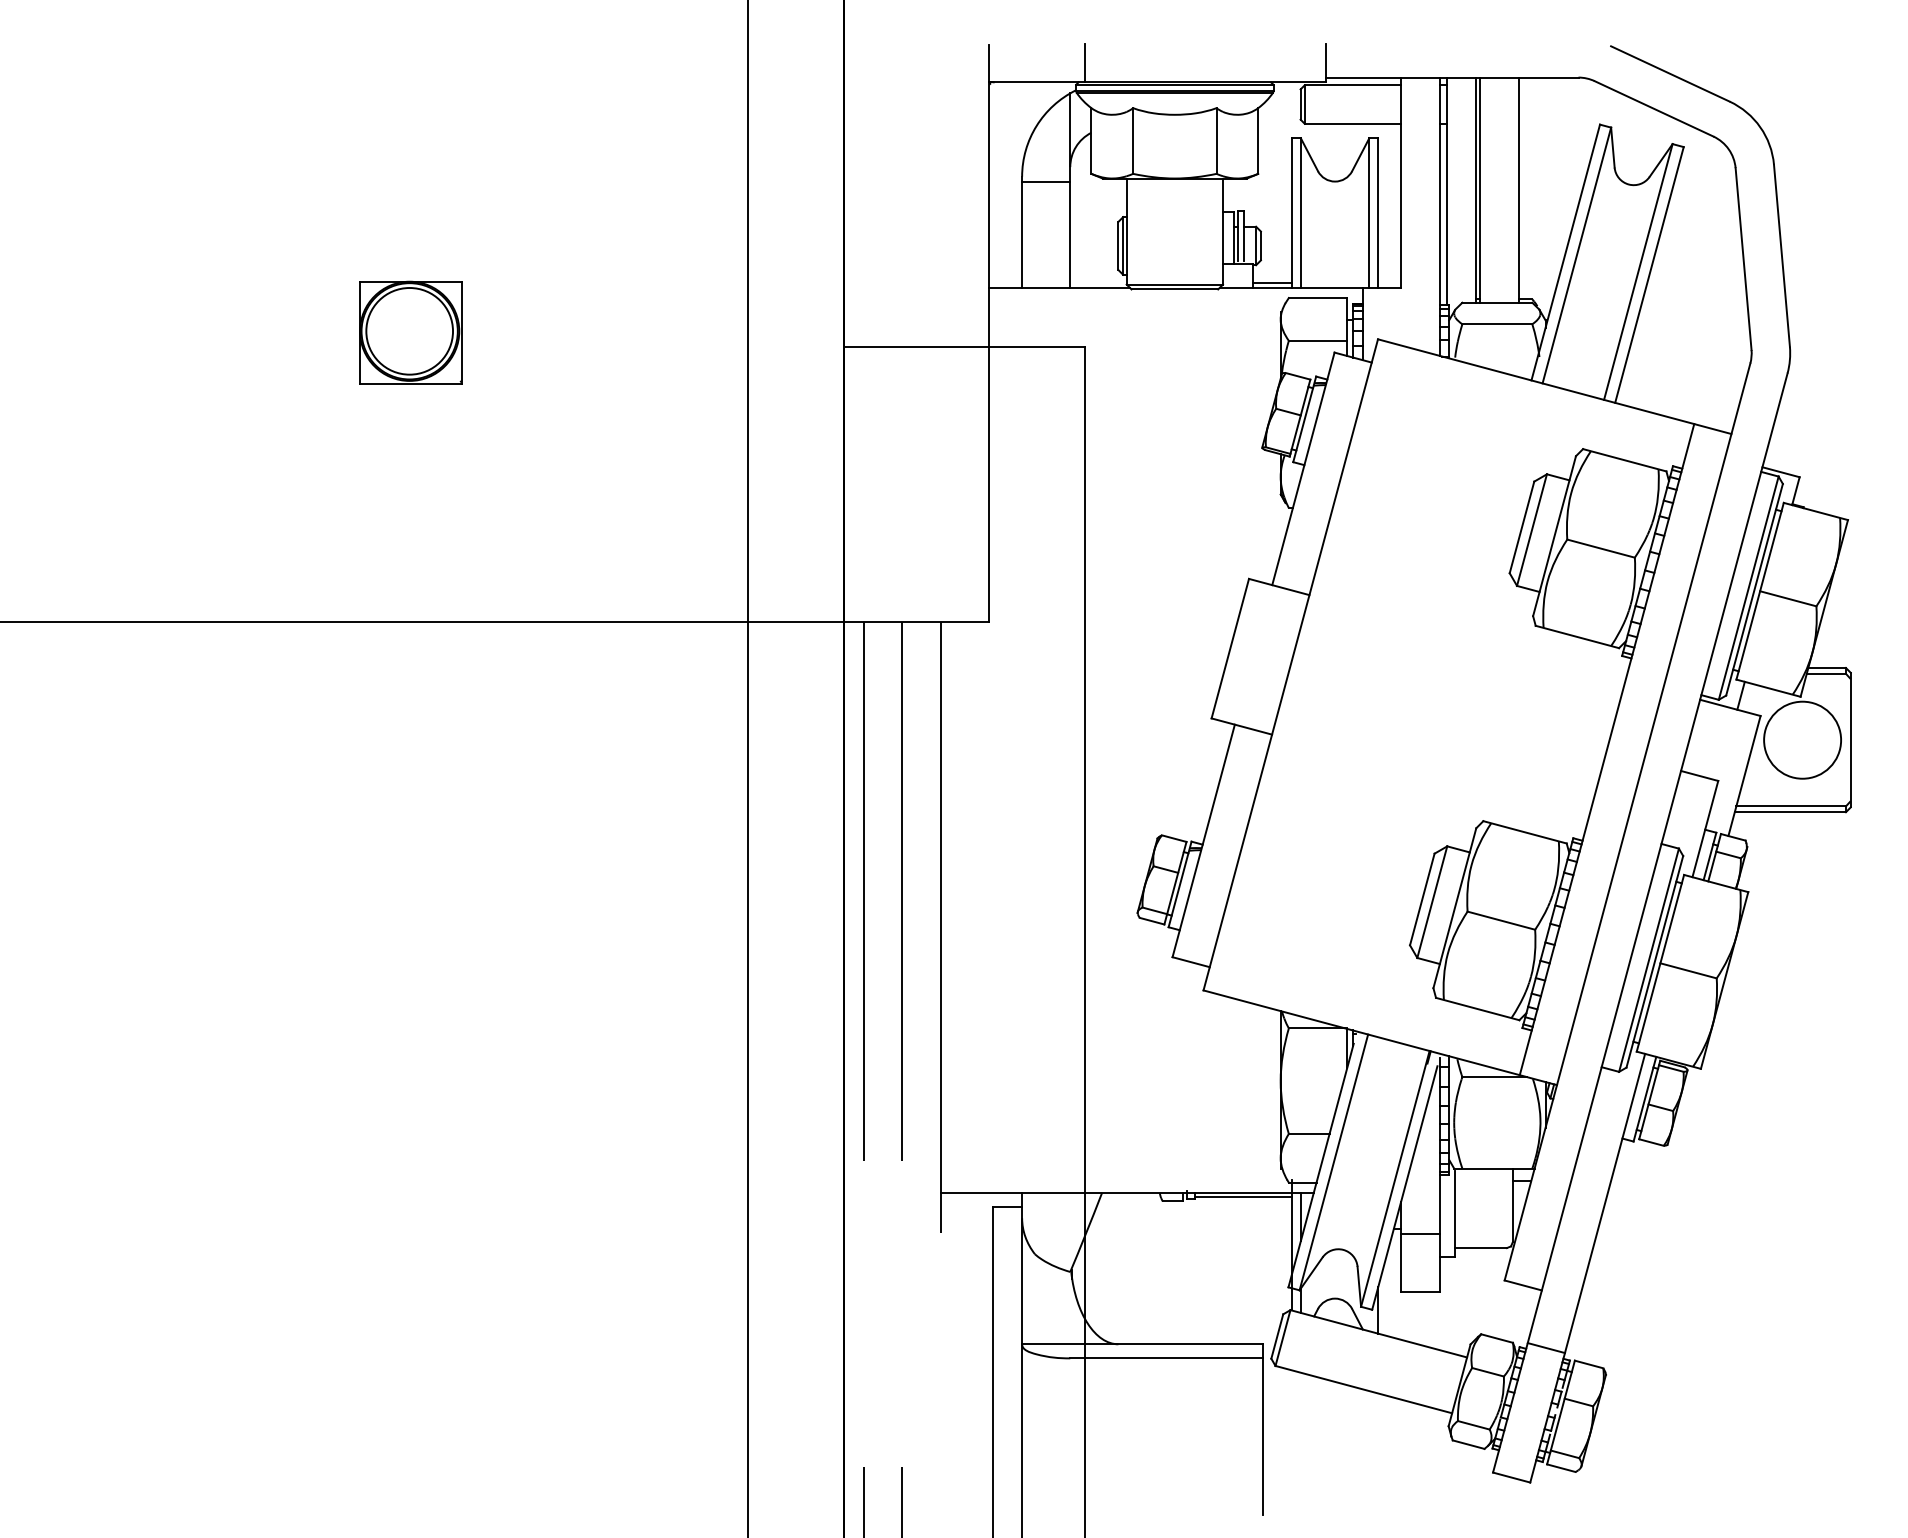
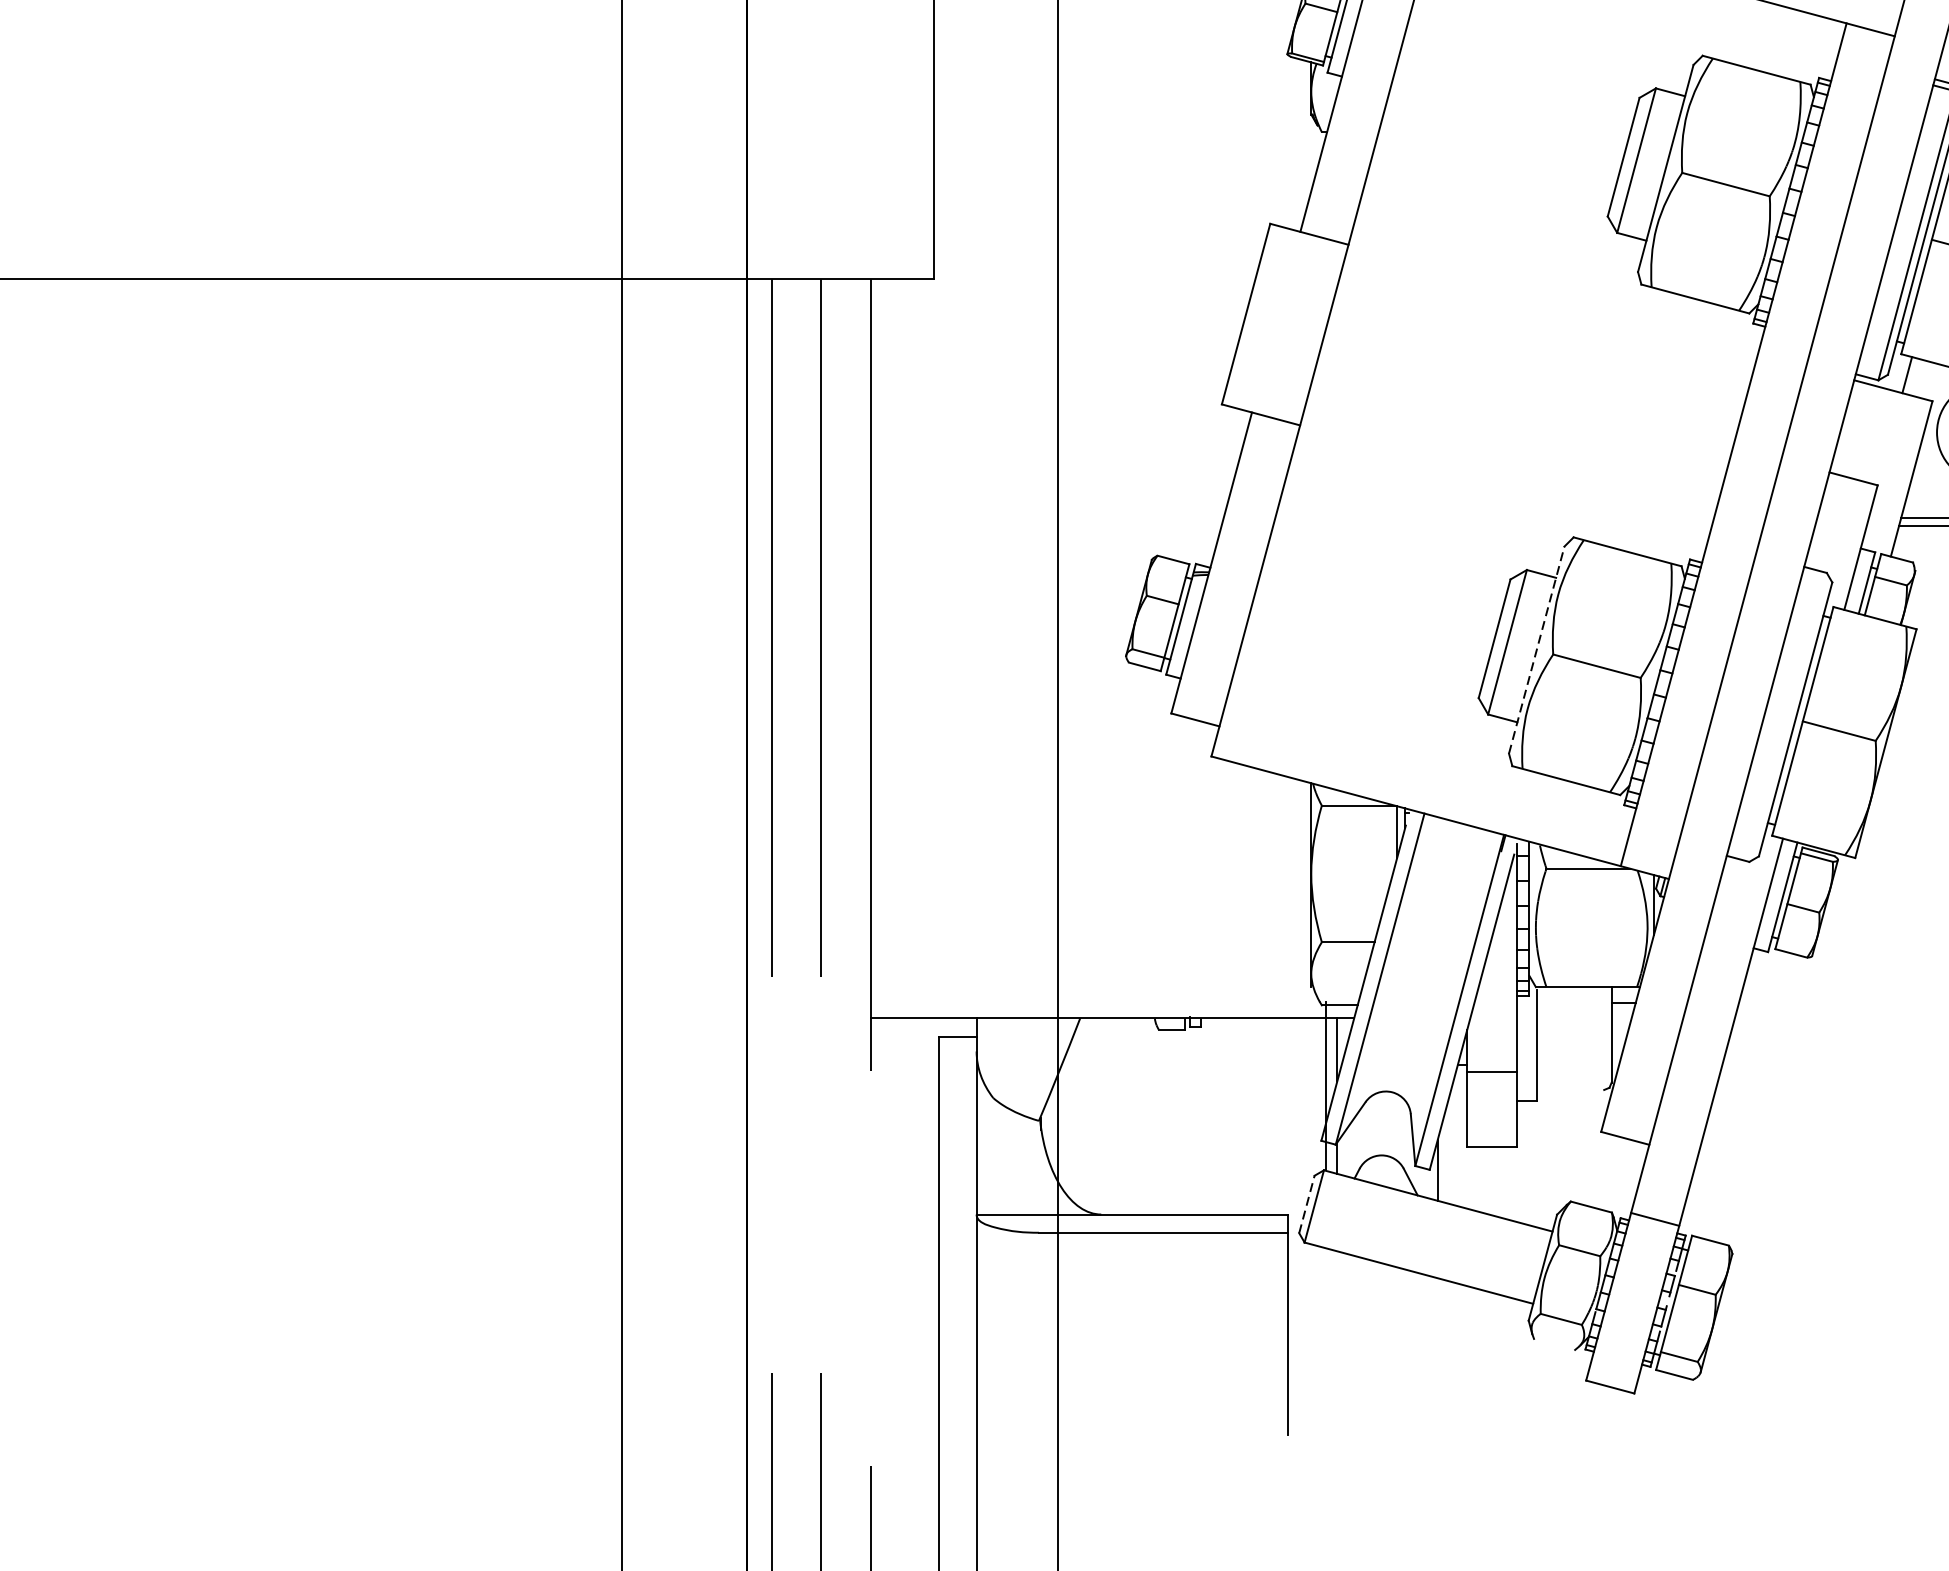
line: (1454, 908) -> (1536, 650), solid -> dashed
line: (1648, 959) -> (1787, 716), removed
line: (1243, 1196) -> (1263, 1023), removed
line: (1480, 1248) -> (1569, 1090), removed
line: (1277, 1336) -> (1307, 1204), solid -> dashed
line: (1468, 1444) -> (1554, 1344), removed

